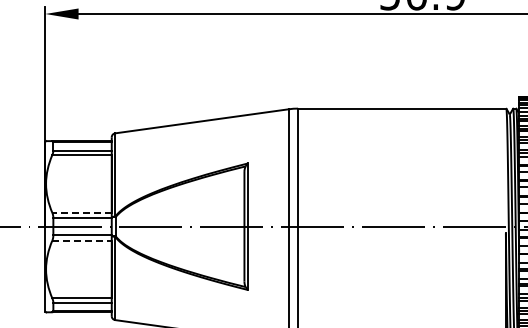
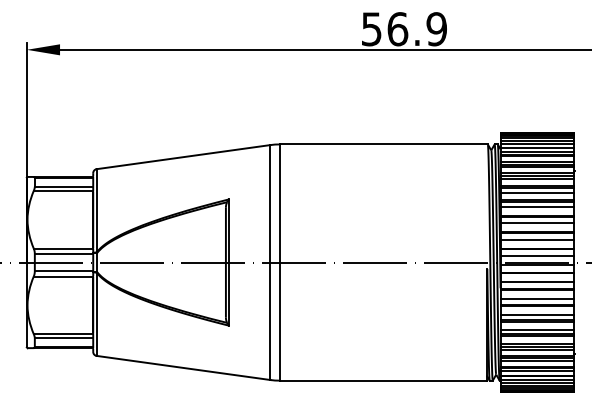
line: (82, 212) -> (63, 248), dashed -> solid
line: (82, 240) -> (63, 276), dashed -> solid

